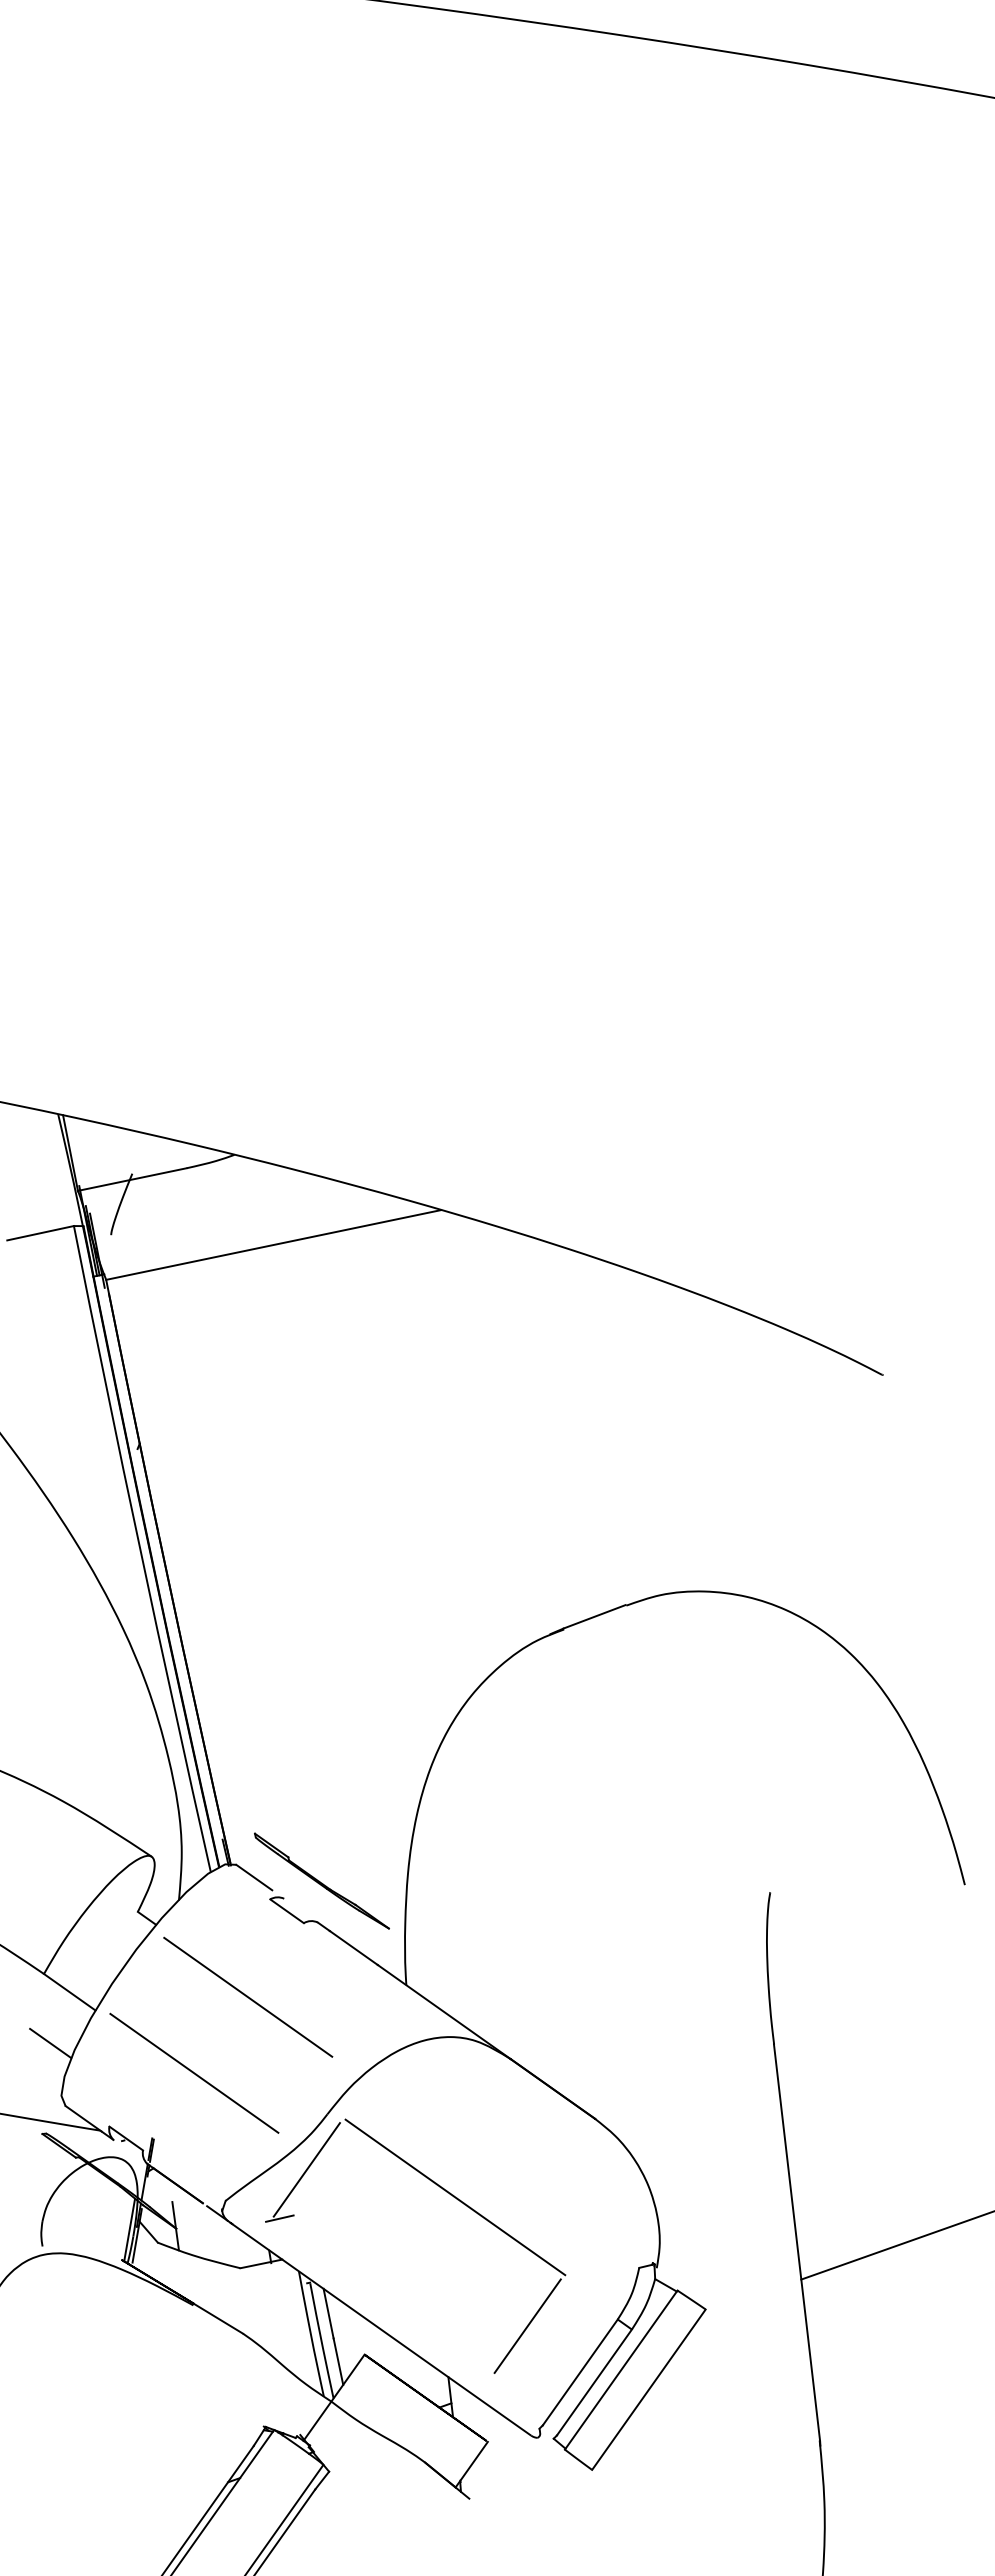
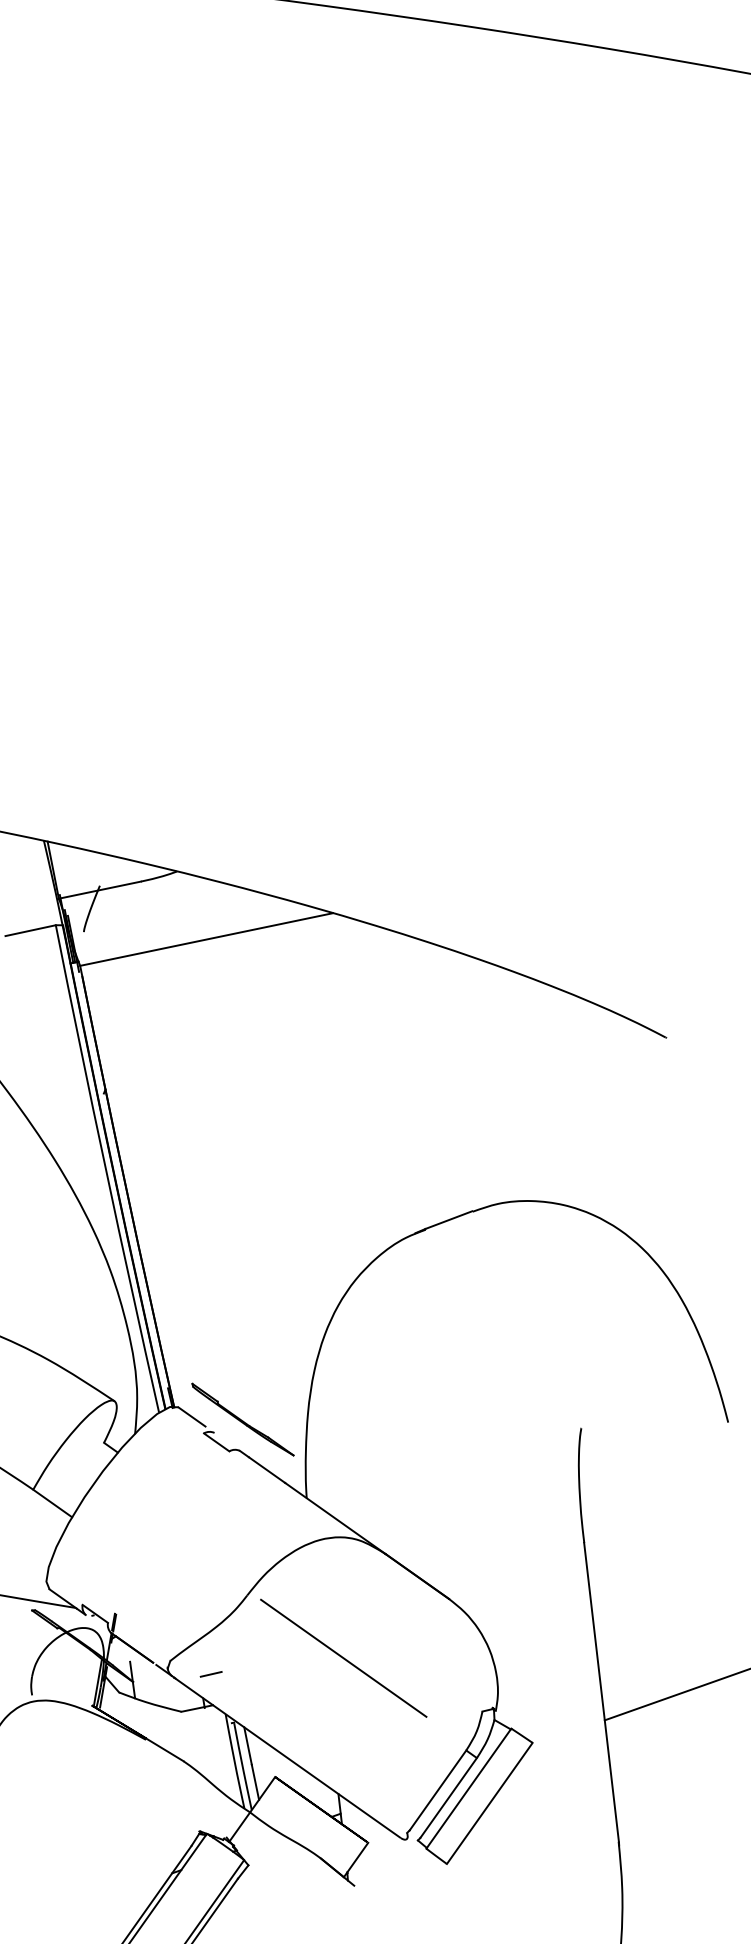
line: (248, 1996) -> (187, 1506), removed
line: (50, 2043) -> (38, 1542), removed
line: (194, 2072) -> (146, 1564), removed
line: (306, 2169) -> (231, 1637), removed
line: (527, 2325) -> (398, 1755), removed

